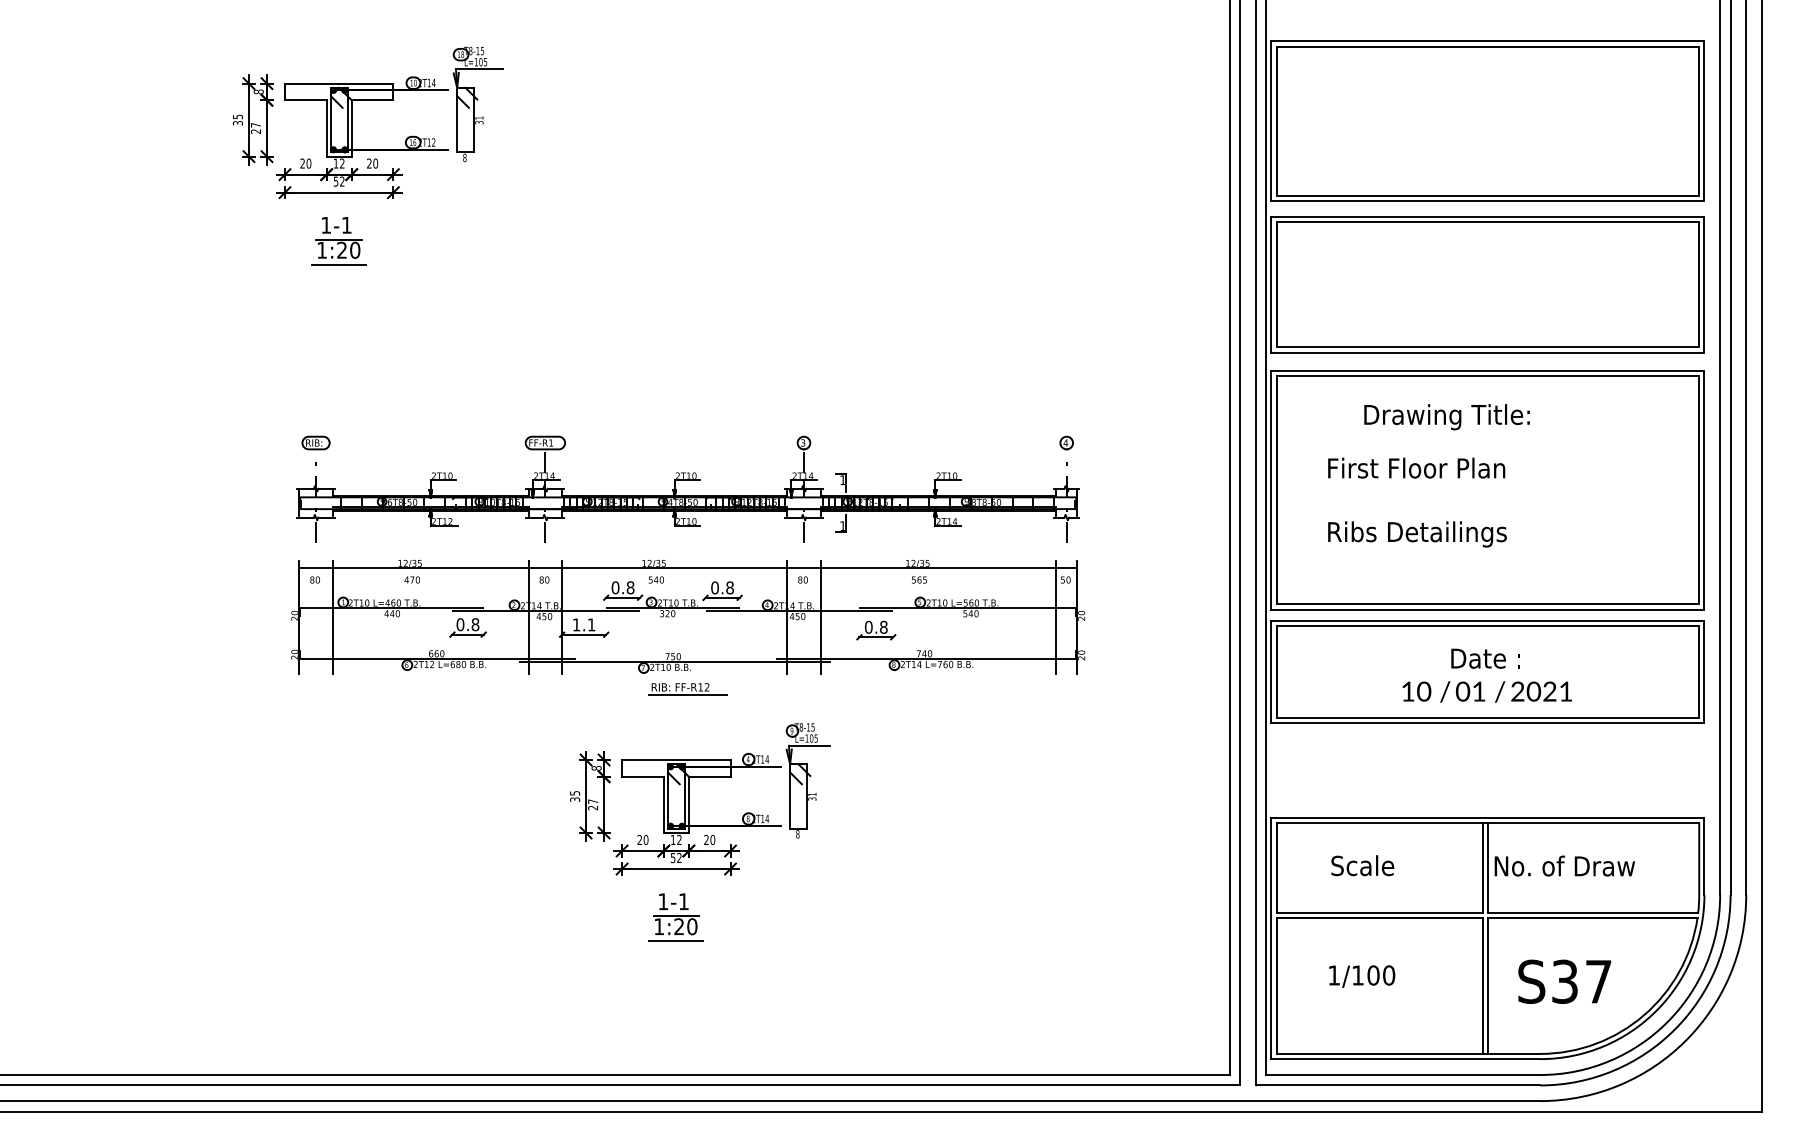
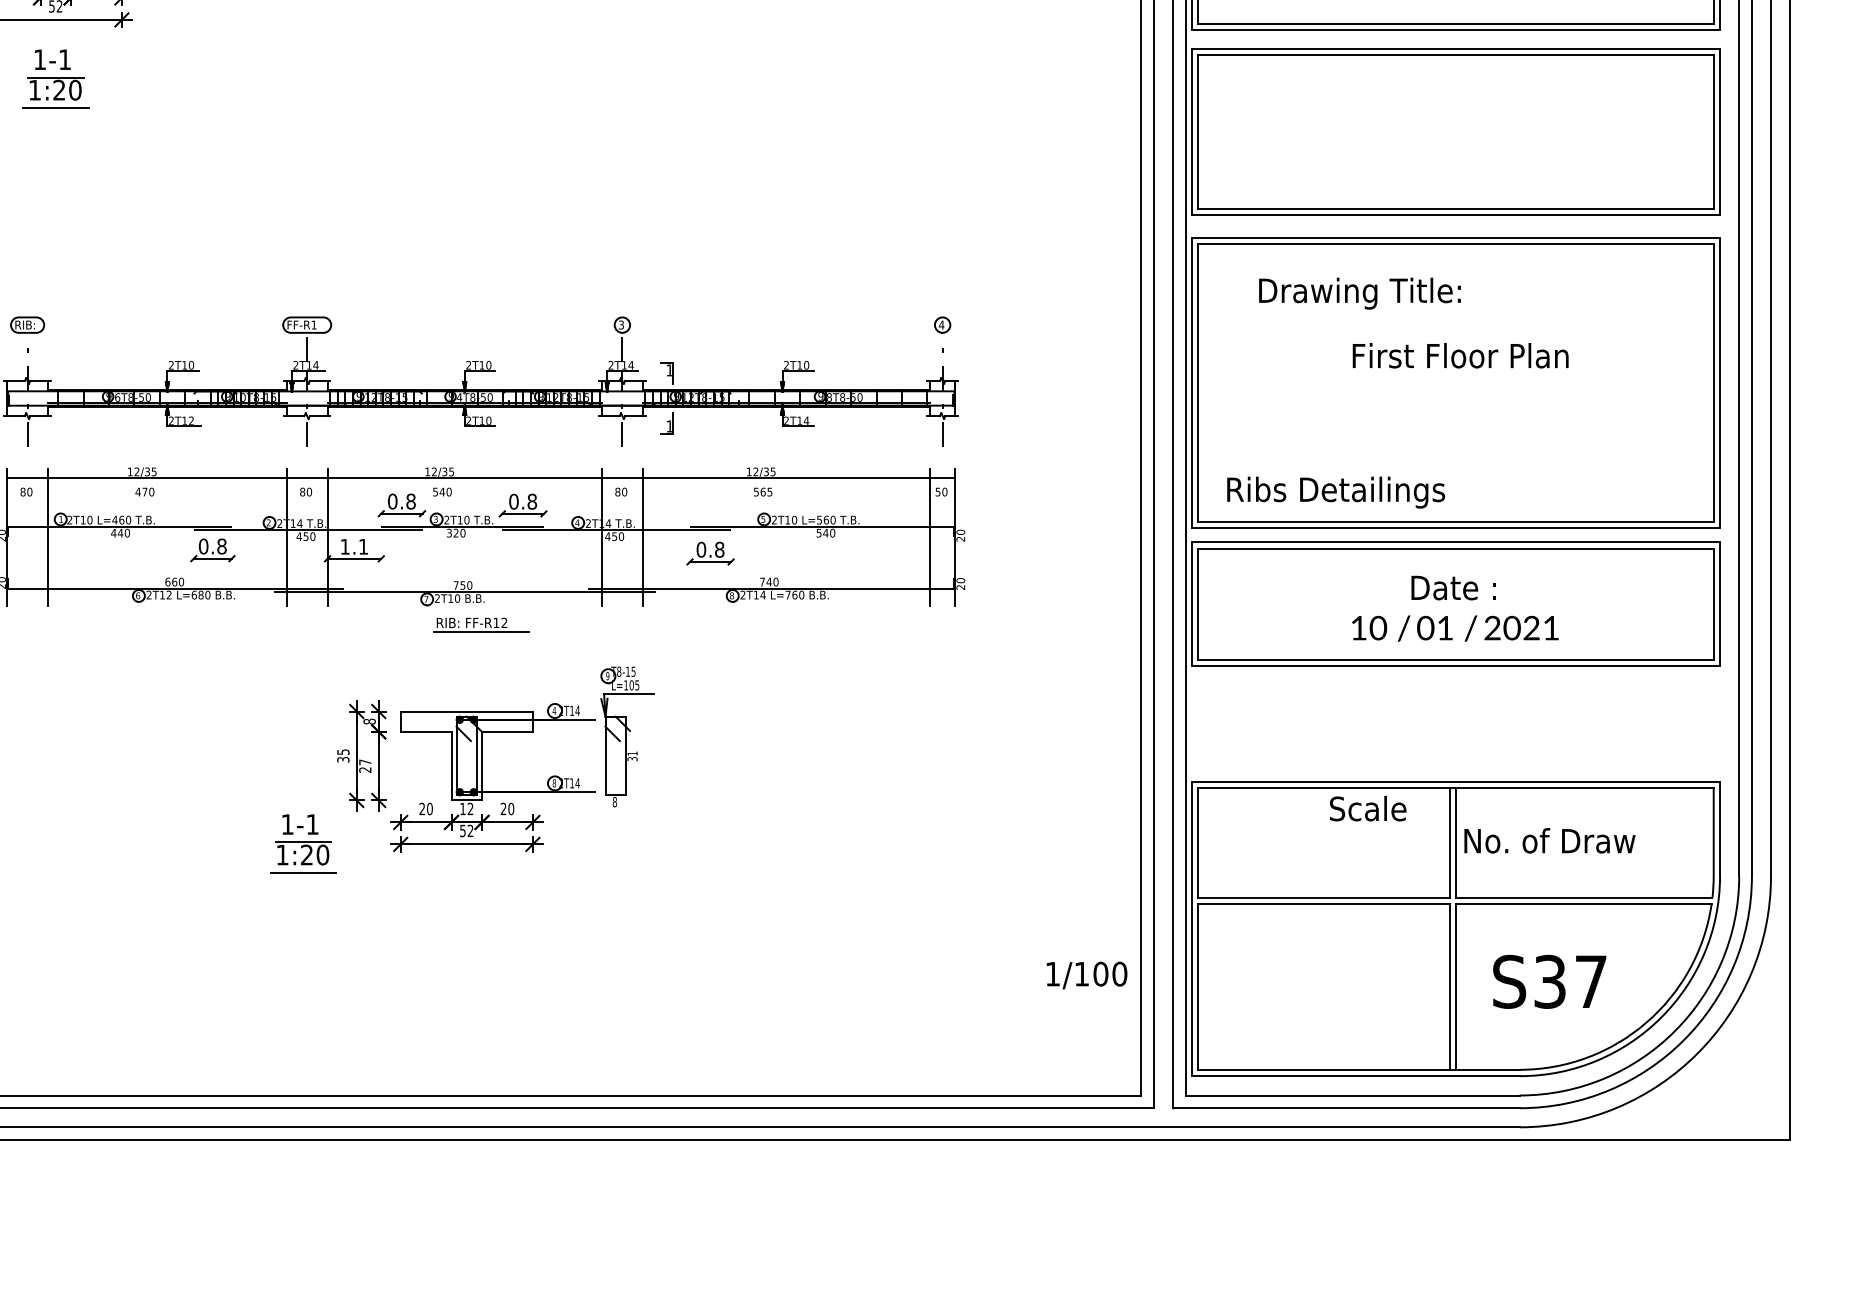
text: (1446, 417) -> (1359, 293), moved
text: (1416, 467) -> (1460, 354), moved
text: (1417, 534) -> (1336, 492), moved
text: (1362, 865) -> (1367, 808), moved
part: (675, 917) -> (302, 843), moved
text: (1362, 976) -> (1087, 975), moved

